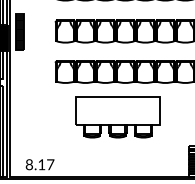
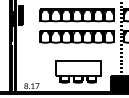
part: (118, 116) -> (78, 71), moved

